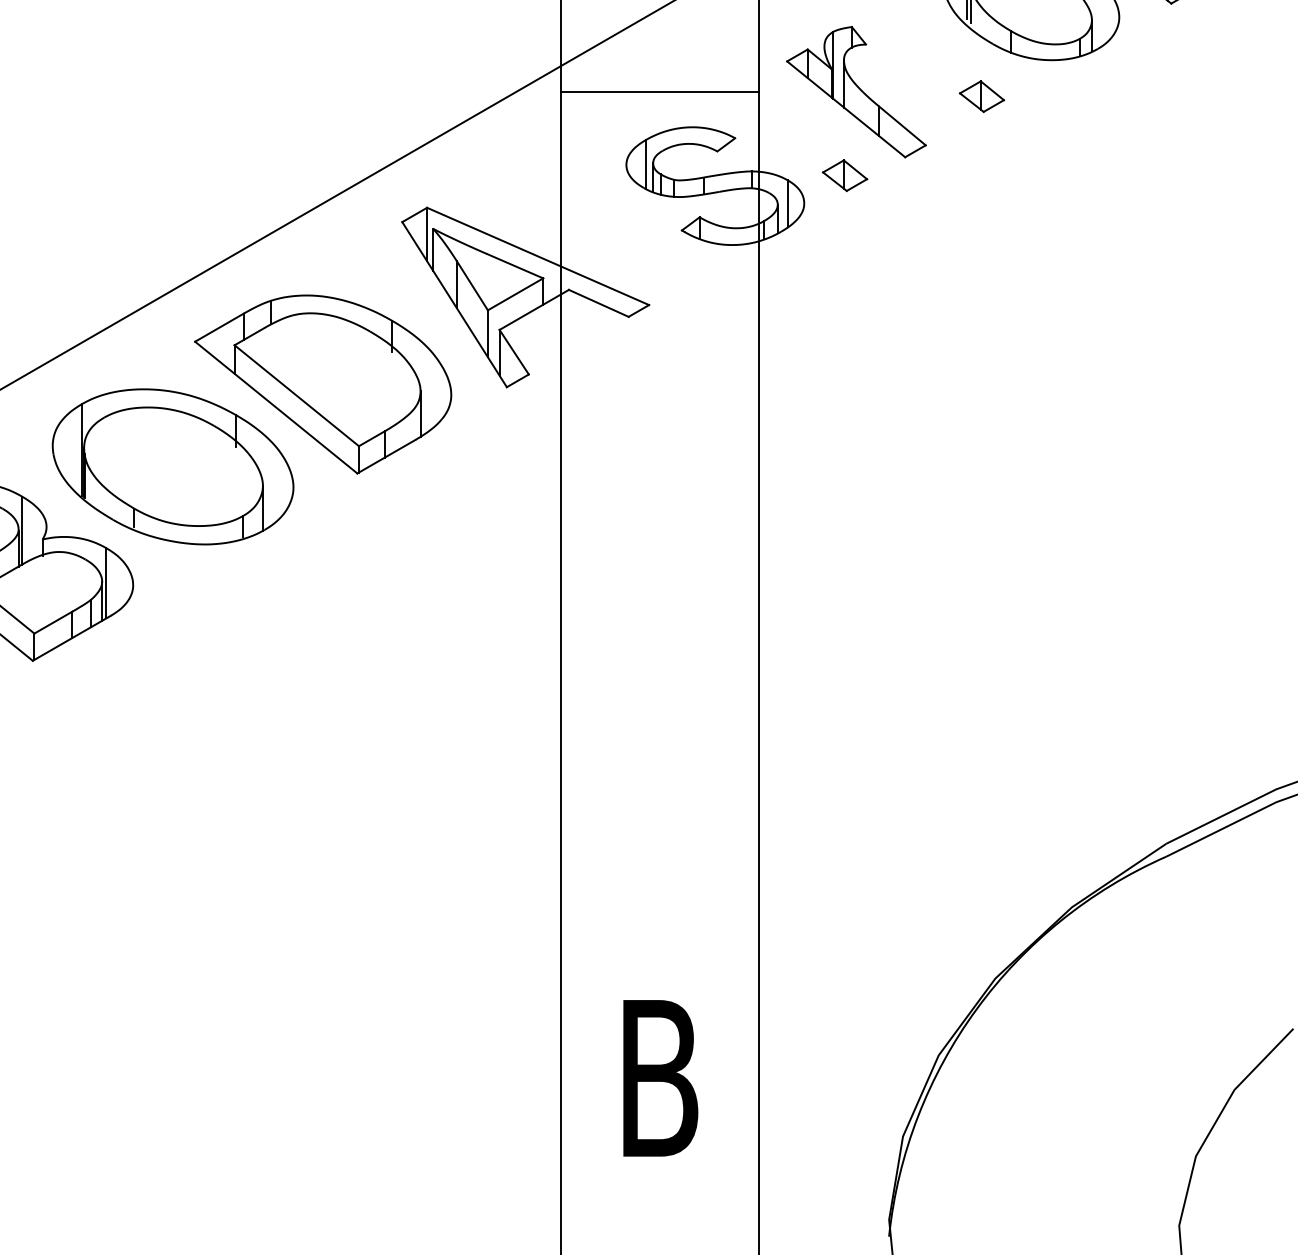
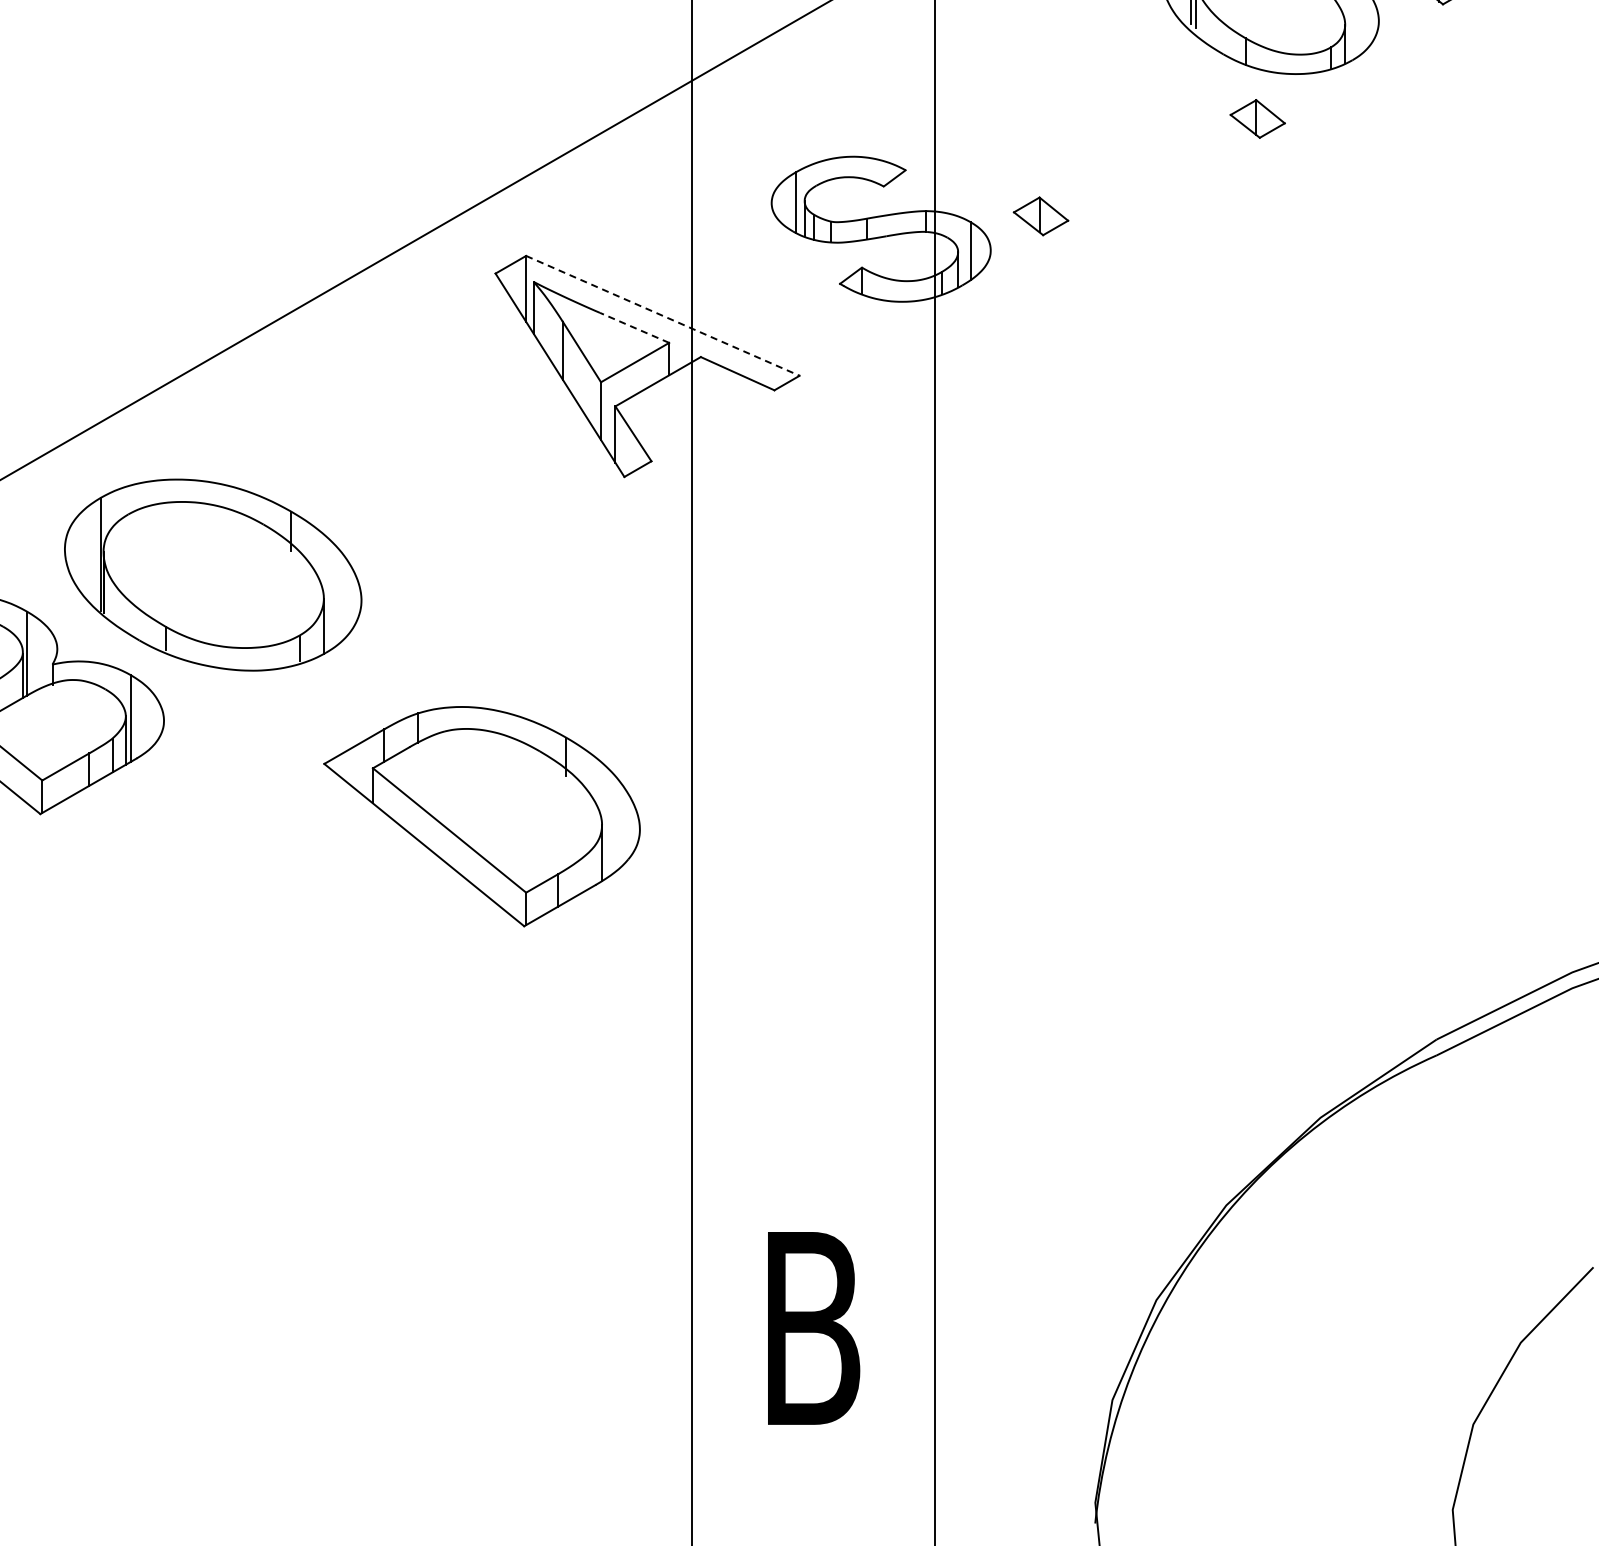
line: (659, 92) -> (812, 113), removed
part: (855, 92) -> (1054, 113), removed
part: (981, 96) -> (1257, 118), moved
line: (538, 256) -> (663, 316), solid -> dashed
line: (515, 265) -> (634, 327), solid -> dashed
part: (322, 384) -> (481, 816), moved

